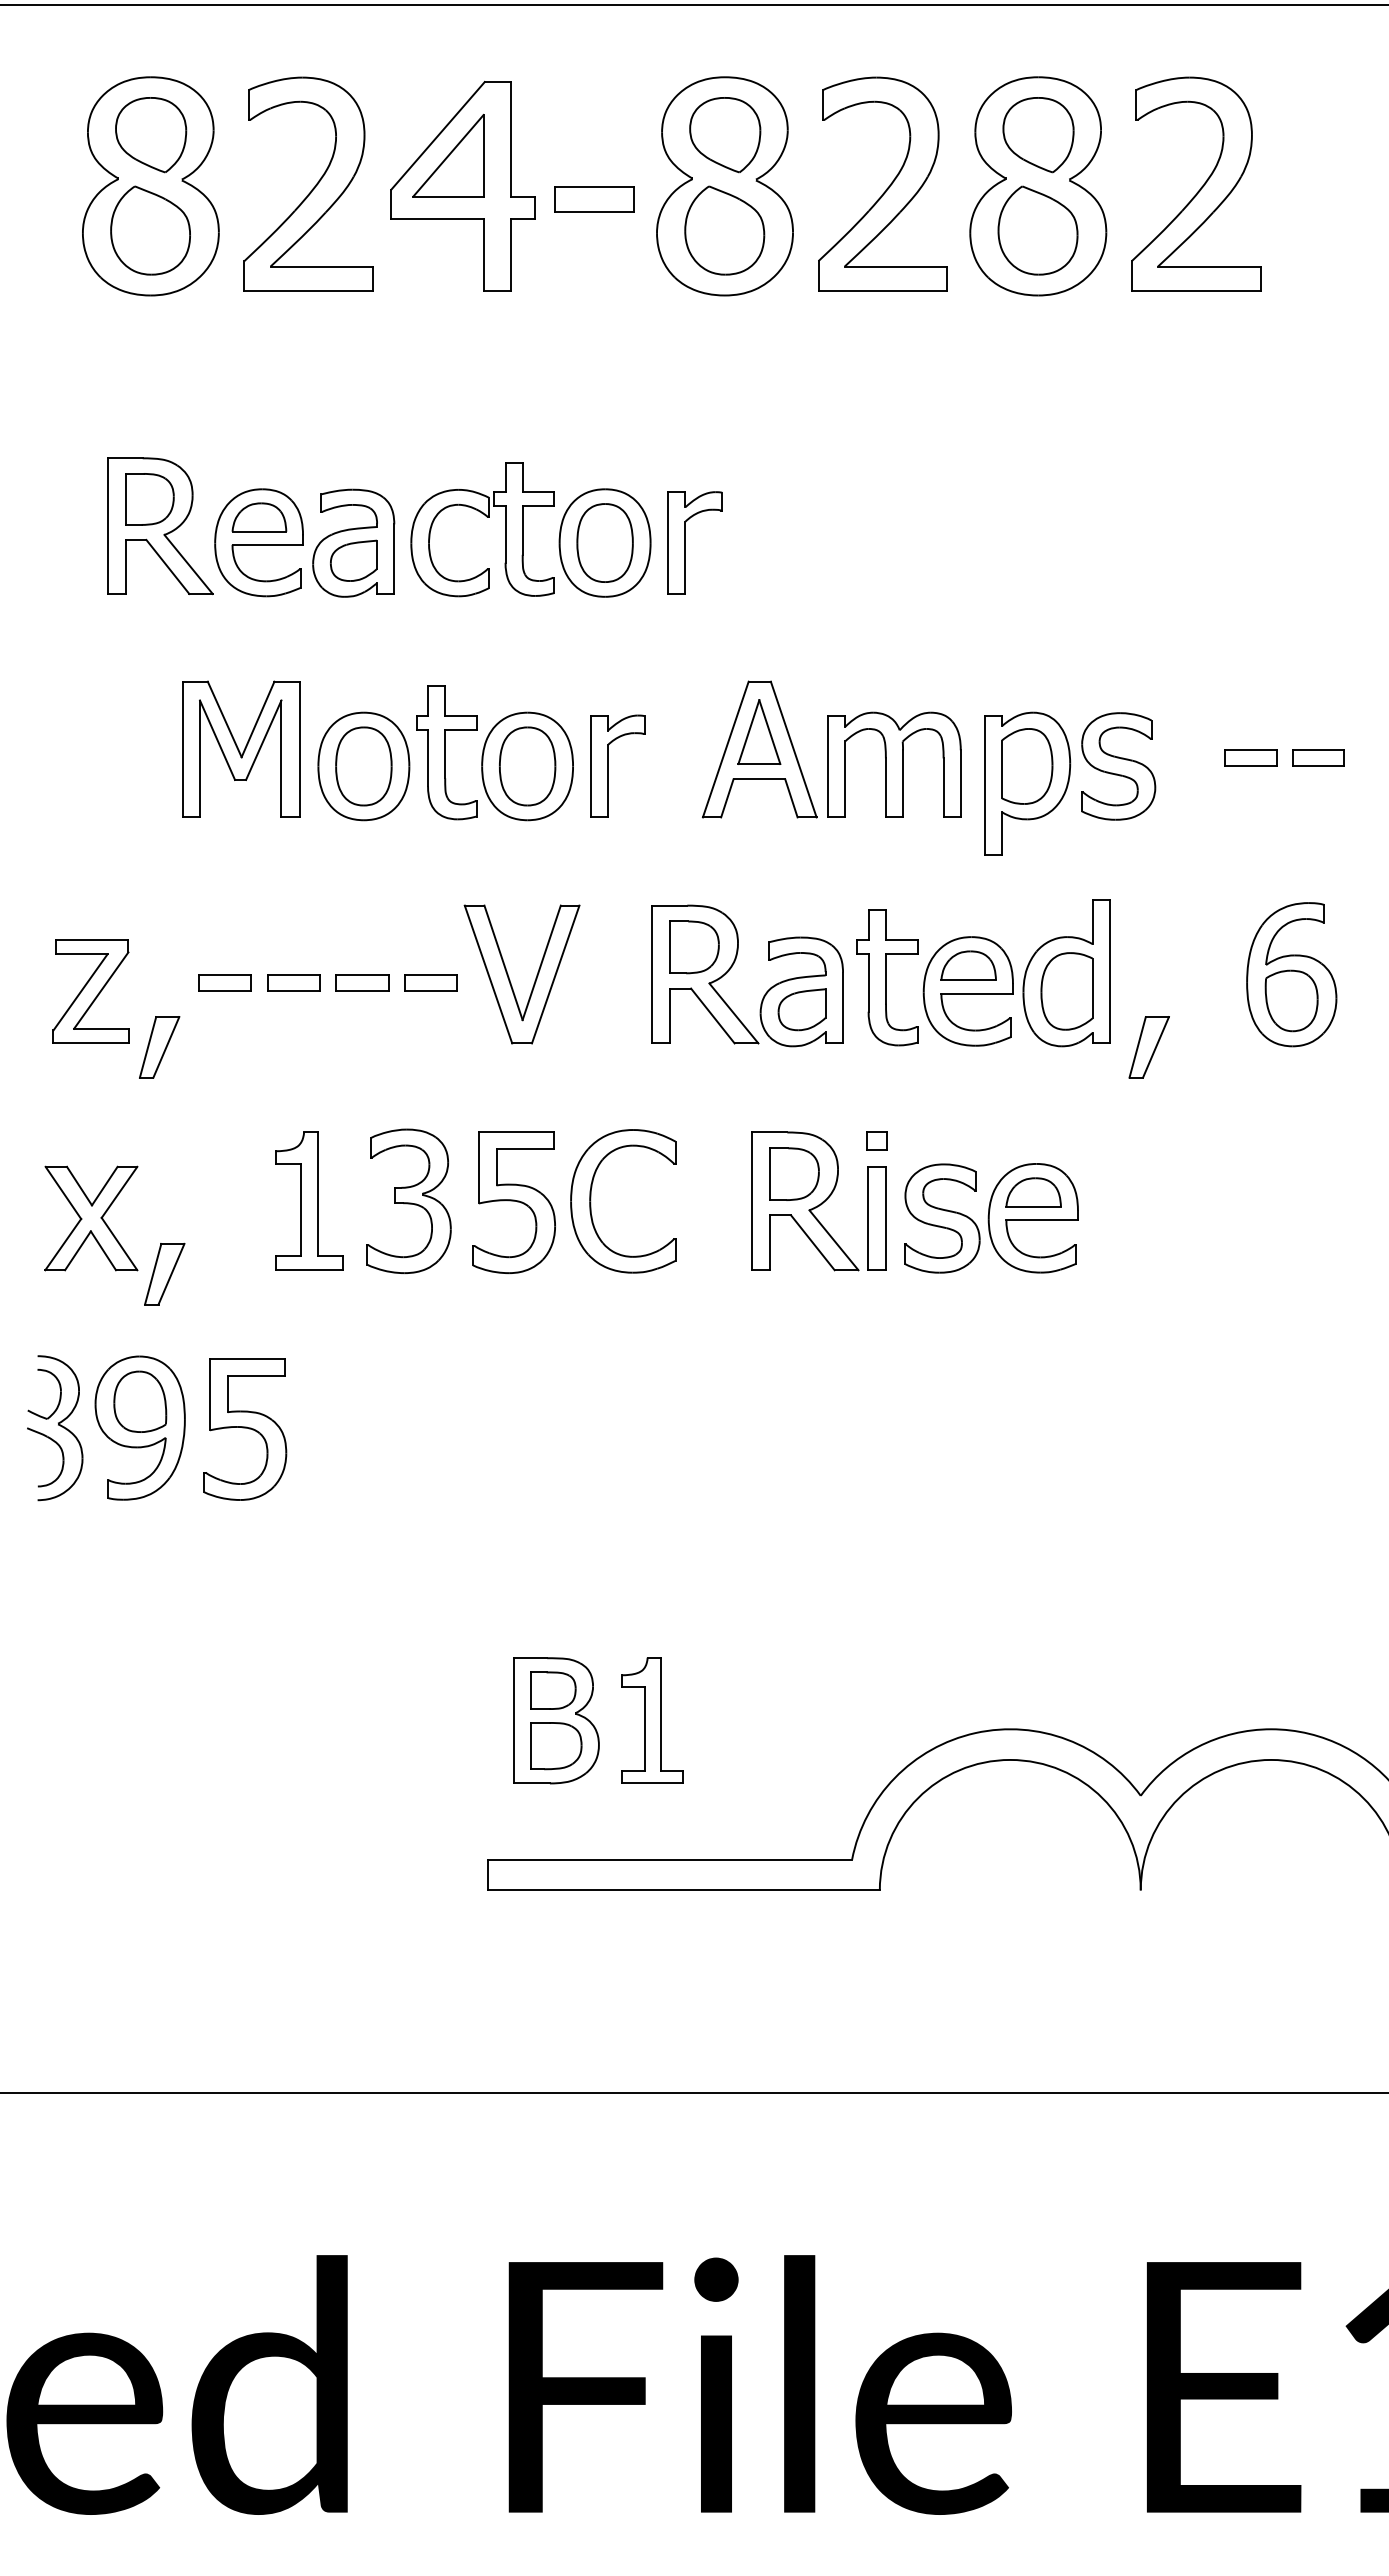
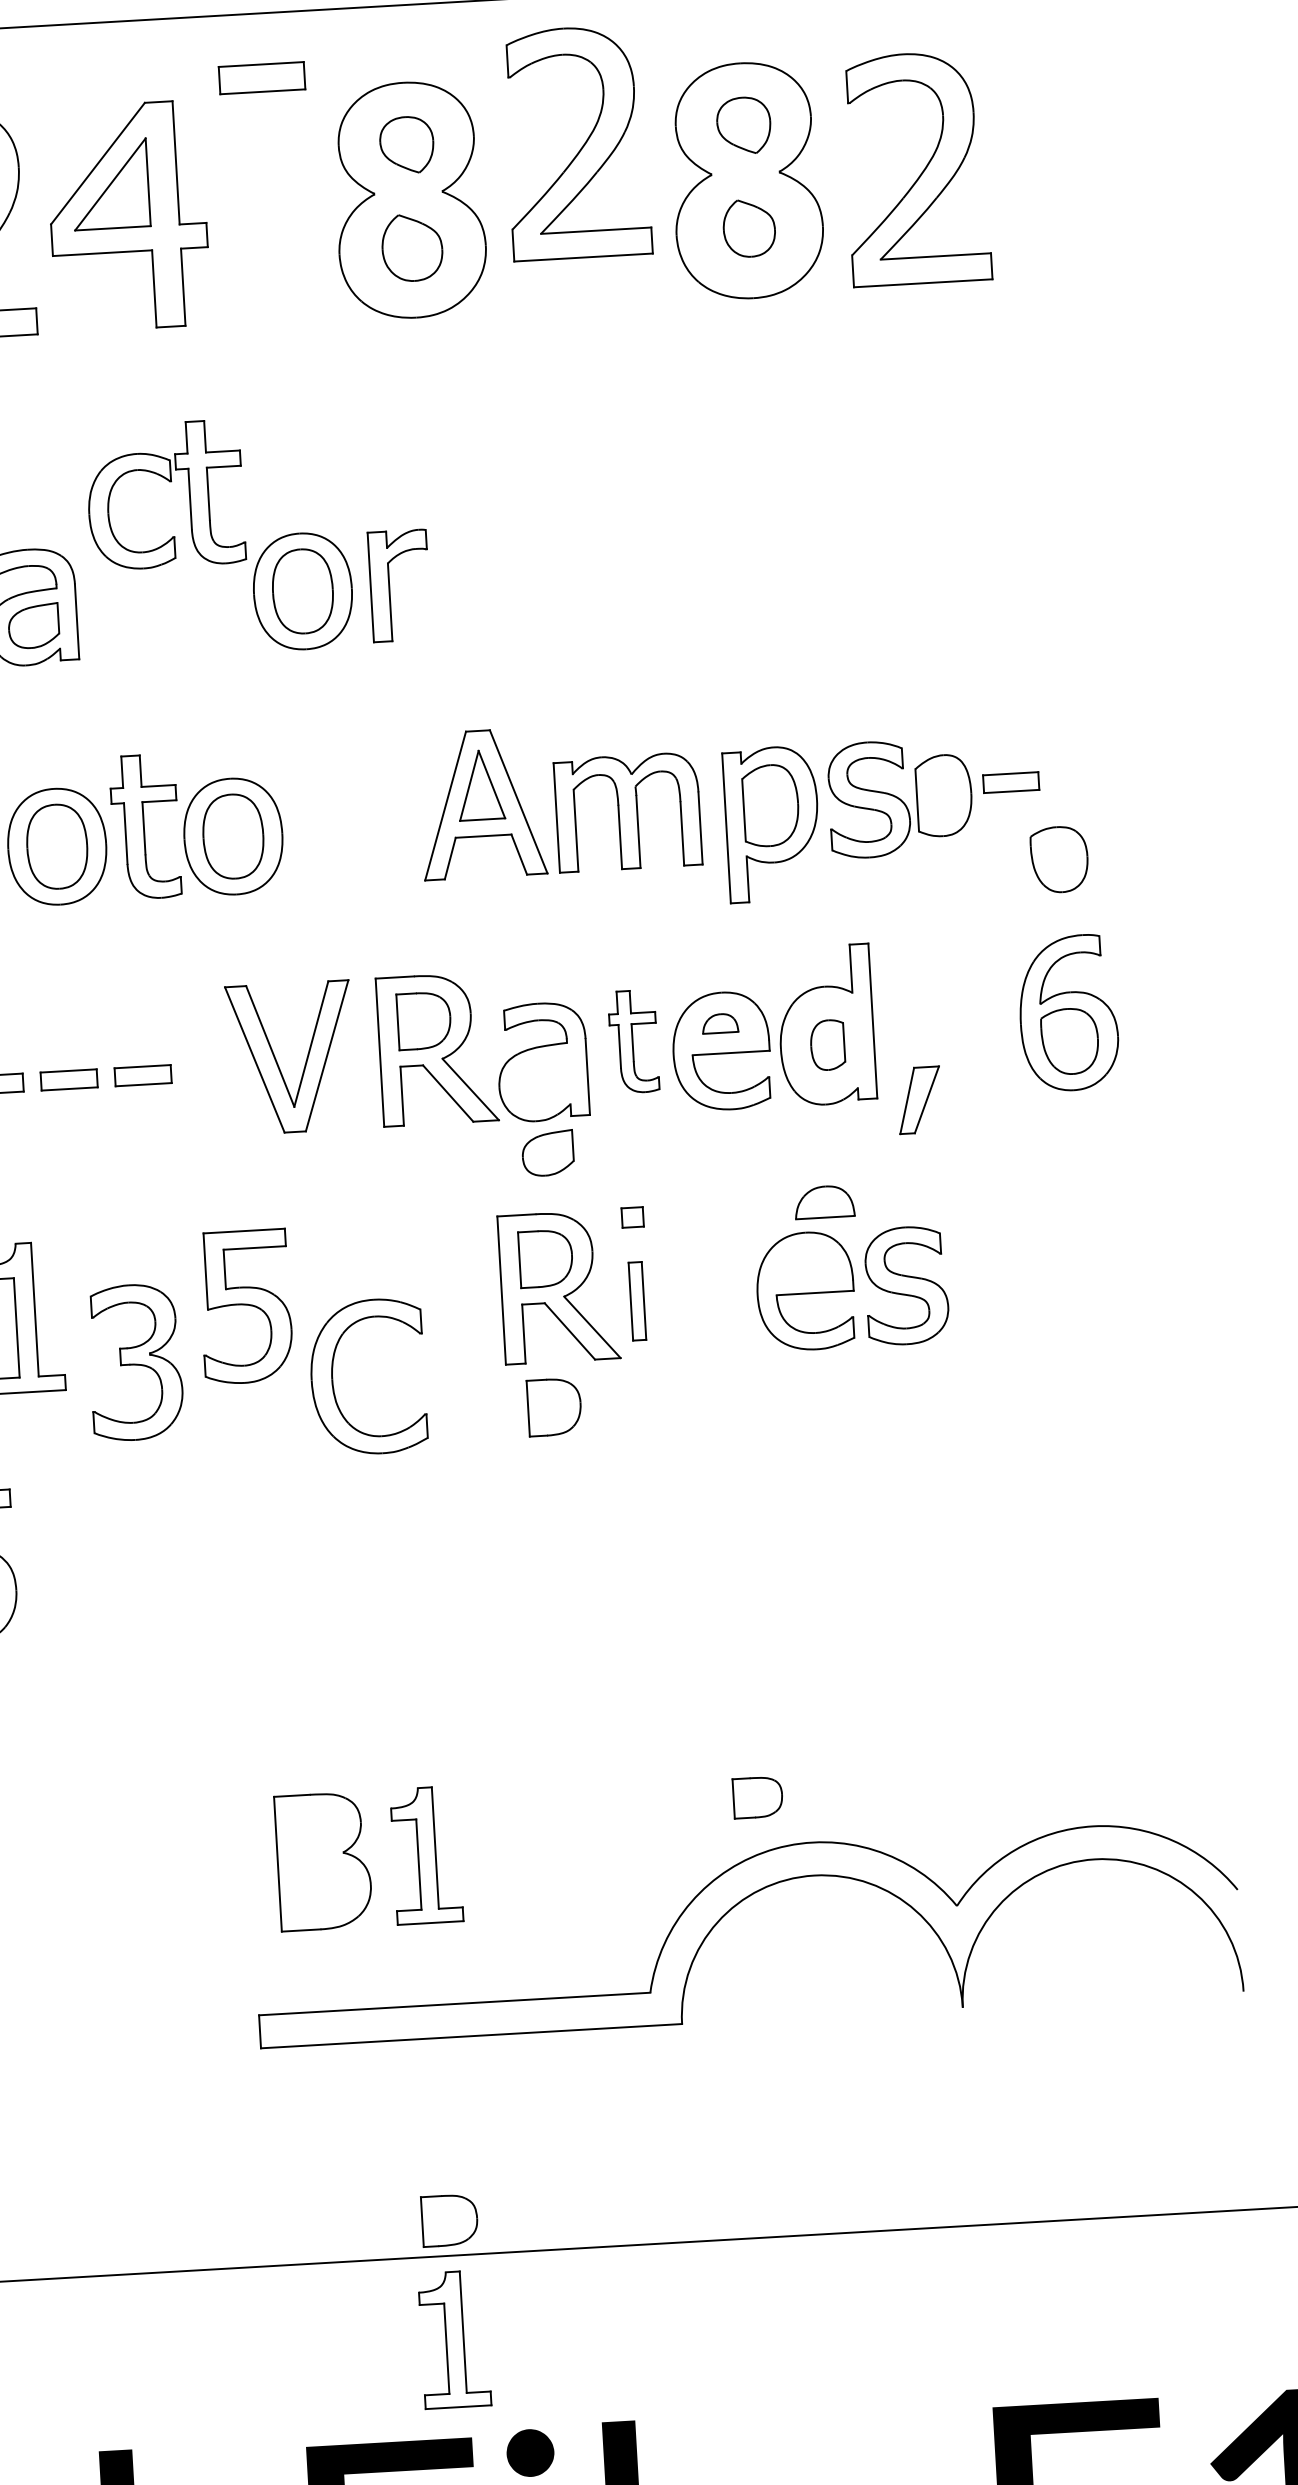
part: (725, 135) -> (407, 145), size x0.7
part: (1038, 135) -> (743, 126), size x0.7
part: (887, 187) -> (582, 146), moved
part: (594, 199) -> (261, 78), moved
part: (724, 230) -> (412, 247), size x0.7
part: (1037, 230) -> (748, 228), size x0.6
part: (486, 517) -> (168, 481), moved
part: (1318, 757) -> (1083, 777), removed
part: (608, 765) -> (320, 830), removed
part: (1188, 766) -> (944, 795), added
part: (1291, 831) -> (1059, 859), added
part: (968, 965) -> (720, 1023), size x0.6
part: (509, 977) -> (277, 1061), moved
part: (887, 977) -> (633, 1041), size x0.7
part: (1066, 991) -> (827, 1045), size x0.6
part: (801, 1009) -> (547, 1153), moved
part: (1033, 1192) -> (824, 1201), moved
part: (408, 1200) -> (135, 1361), moved
part: (591, 1201) -> (333, 1379), moved
part: (876, 1218) -> (636, 1301), size x0.7
part: (942, 1218) -> (906, 1285), moved
part: (794, 1311) -> (554, 1406), added
part: (553, 1690) -> (758, 1797), moved
part: (556, 1746) -> (450, 2220), moved
part: (652, 2170) -> (454, 2339), added

